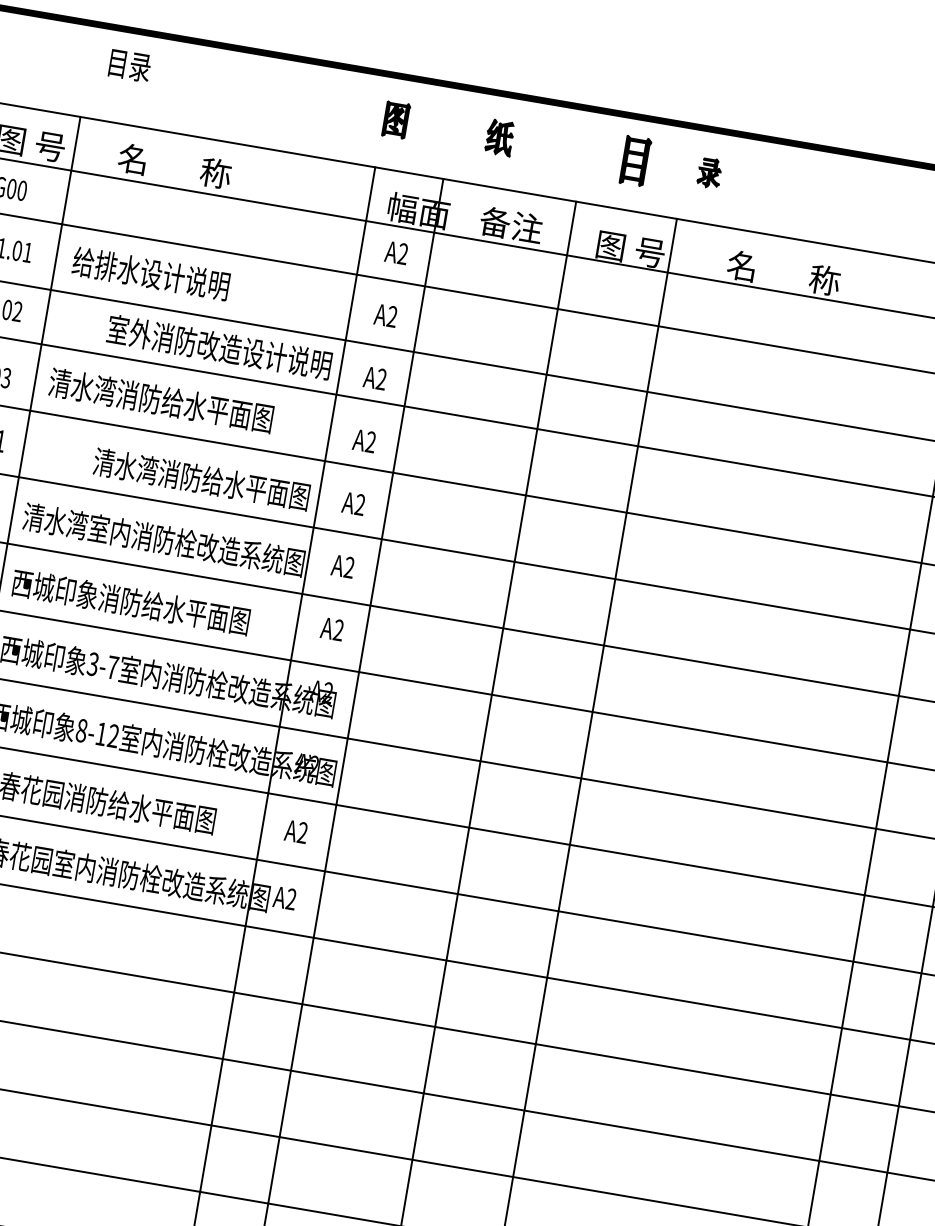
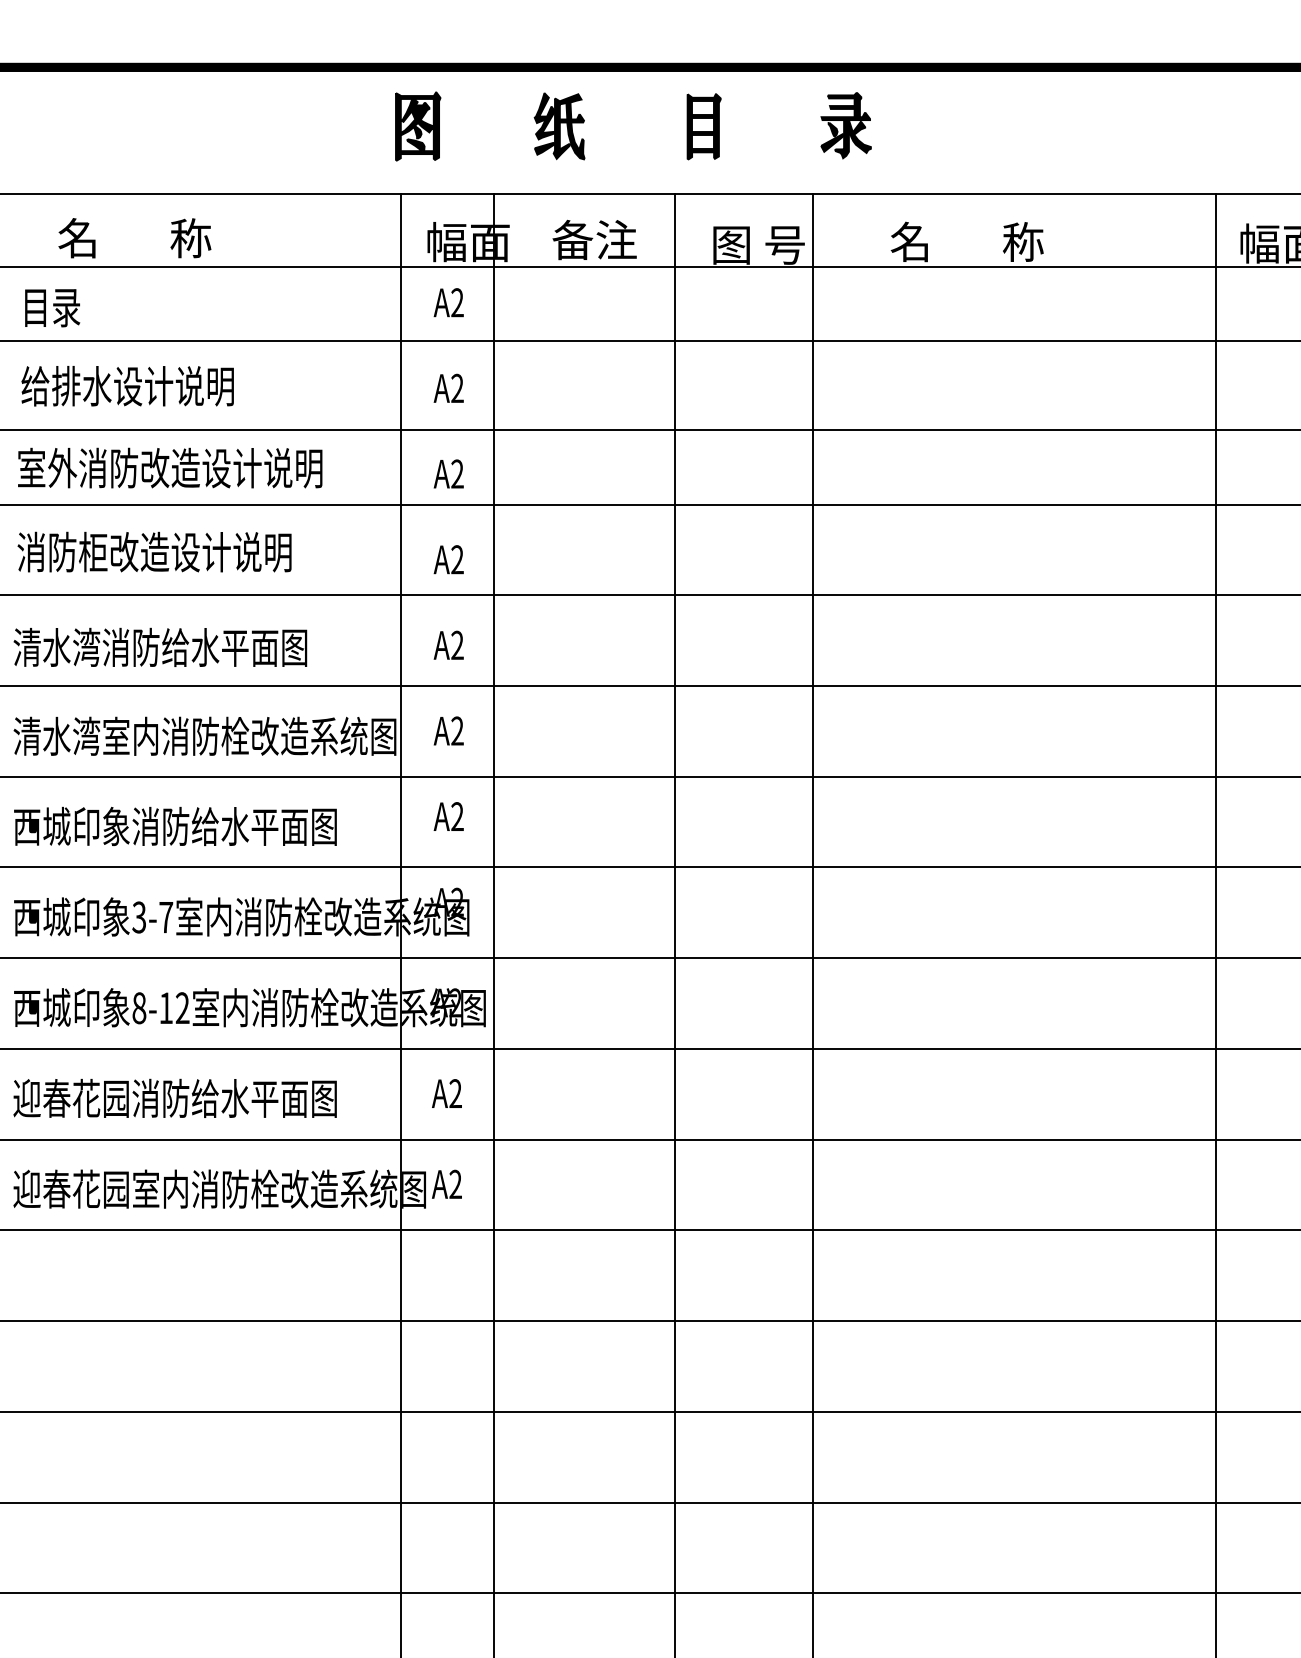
text: (129, 66) -> (52, 308), moved
part: (396, 120) -> (418, 126), size x1.43
part: (499, 137) -> (559, 126), size x1.43
part: (635, 160) -> (703, 126), moved
part: (709, 172) -> (845, 125), size x1.67
text: (219, 346) -> (170, 467), moved
text: (161, 400) -> (169, 551), 清水湾消防给水平面图 -> 消防柜改造设计说明
text: (201, 478) -> (160, 646), moved

